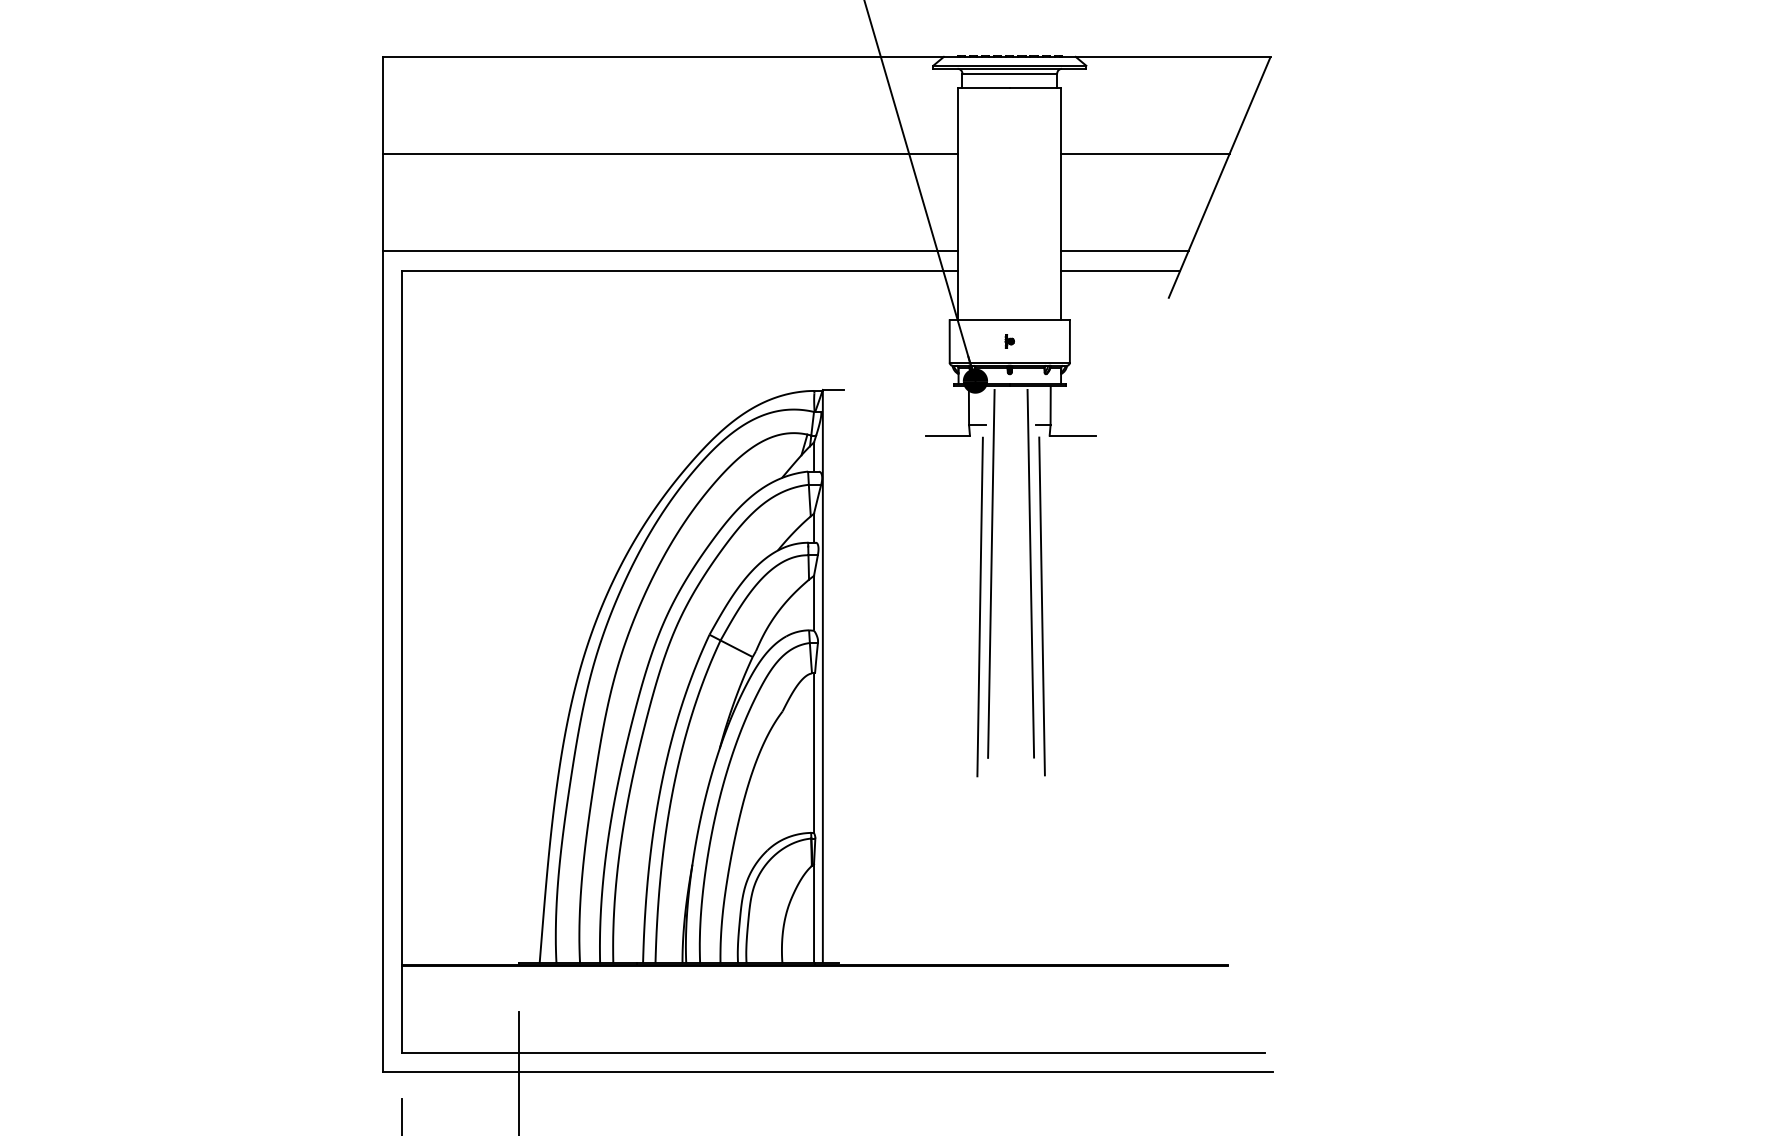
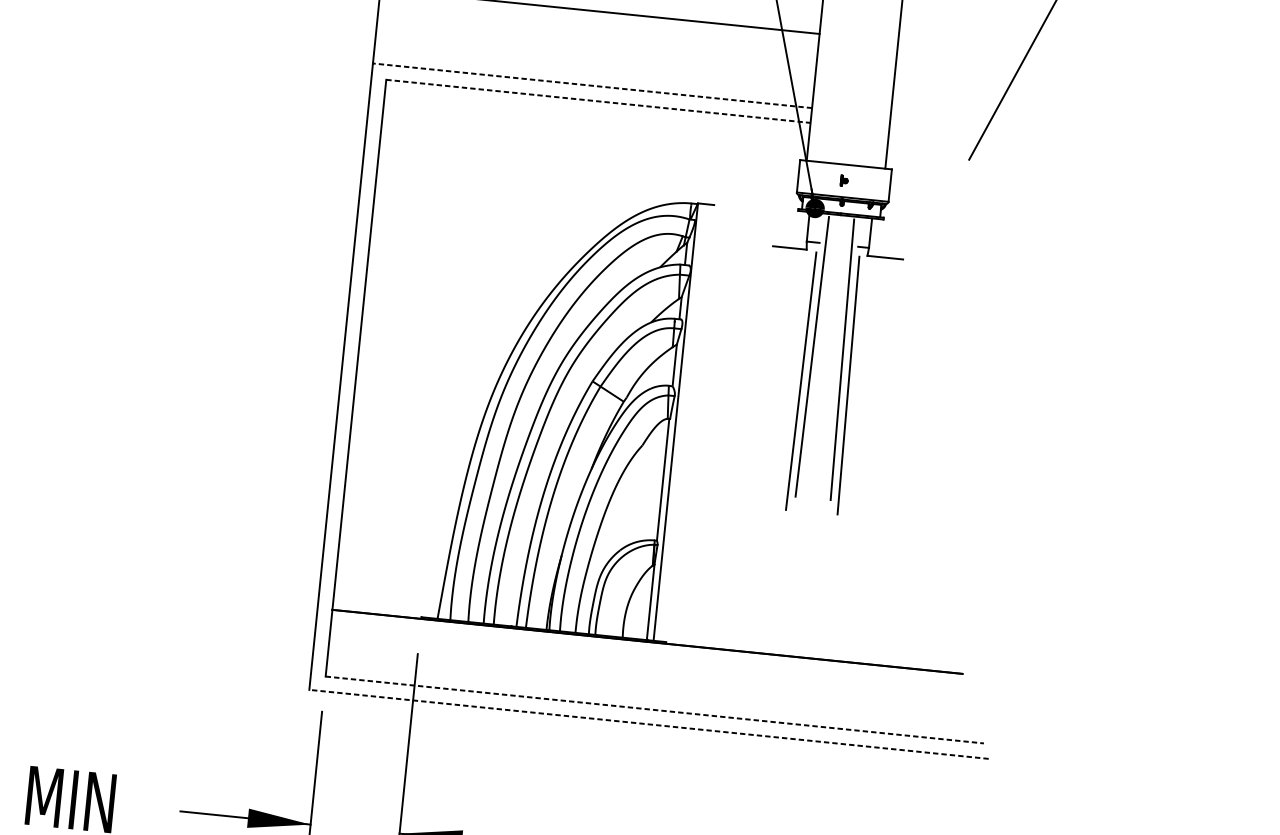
line: (1145, 154) -> (962, 48), removed
line: (670, 251) -> (592, 85), solid -> dashed
line: (1124, 251) -> (938, 121), removed
line: (680, 270) -> (598, 101), solid -> dashed
line: (1120, 270) -> (934, 135), removed
line: (834, 1052) -> (655, 709), solid -> dashed
line: (827, 1072) -> (648, 724), solid -> dashed

